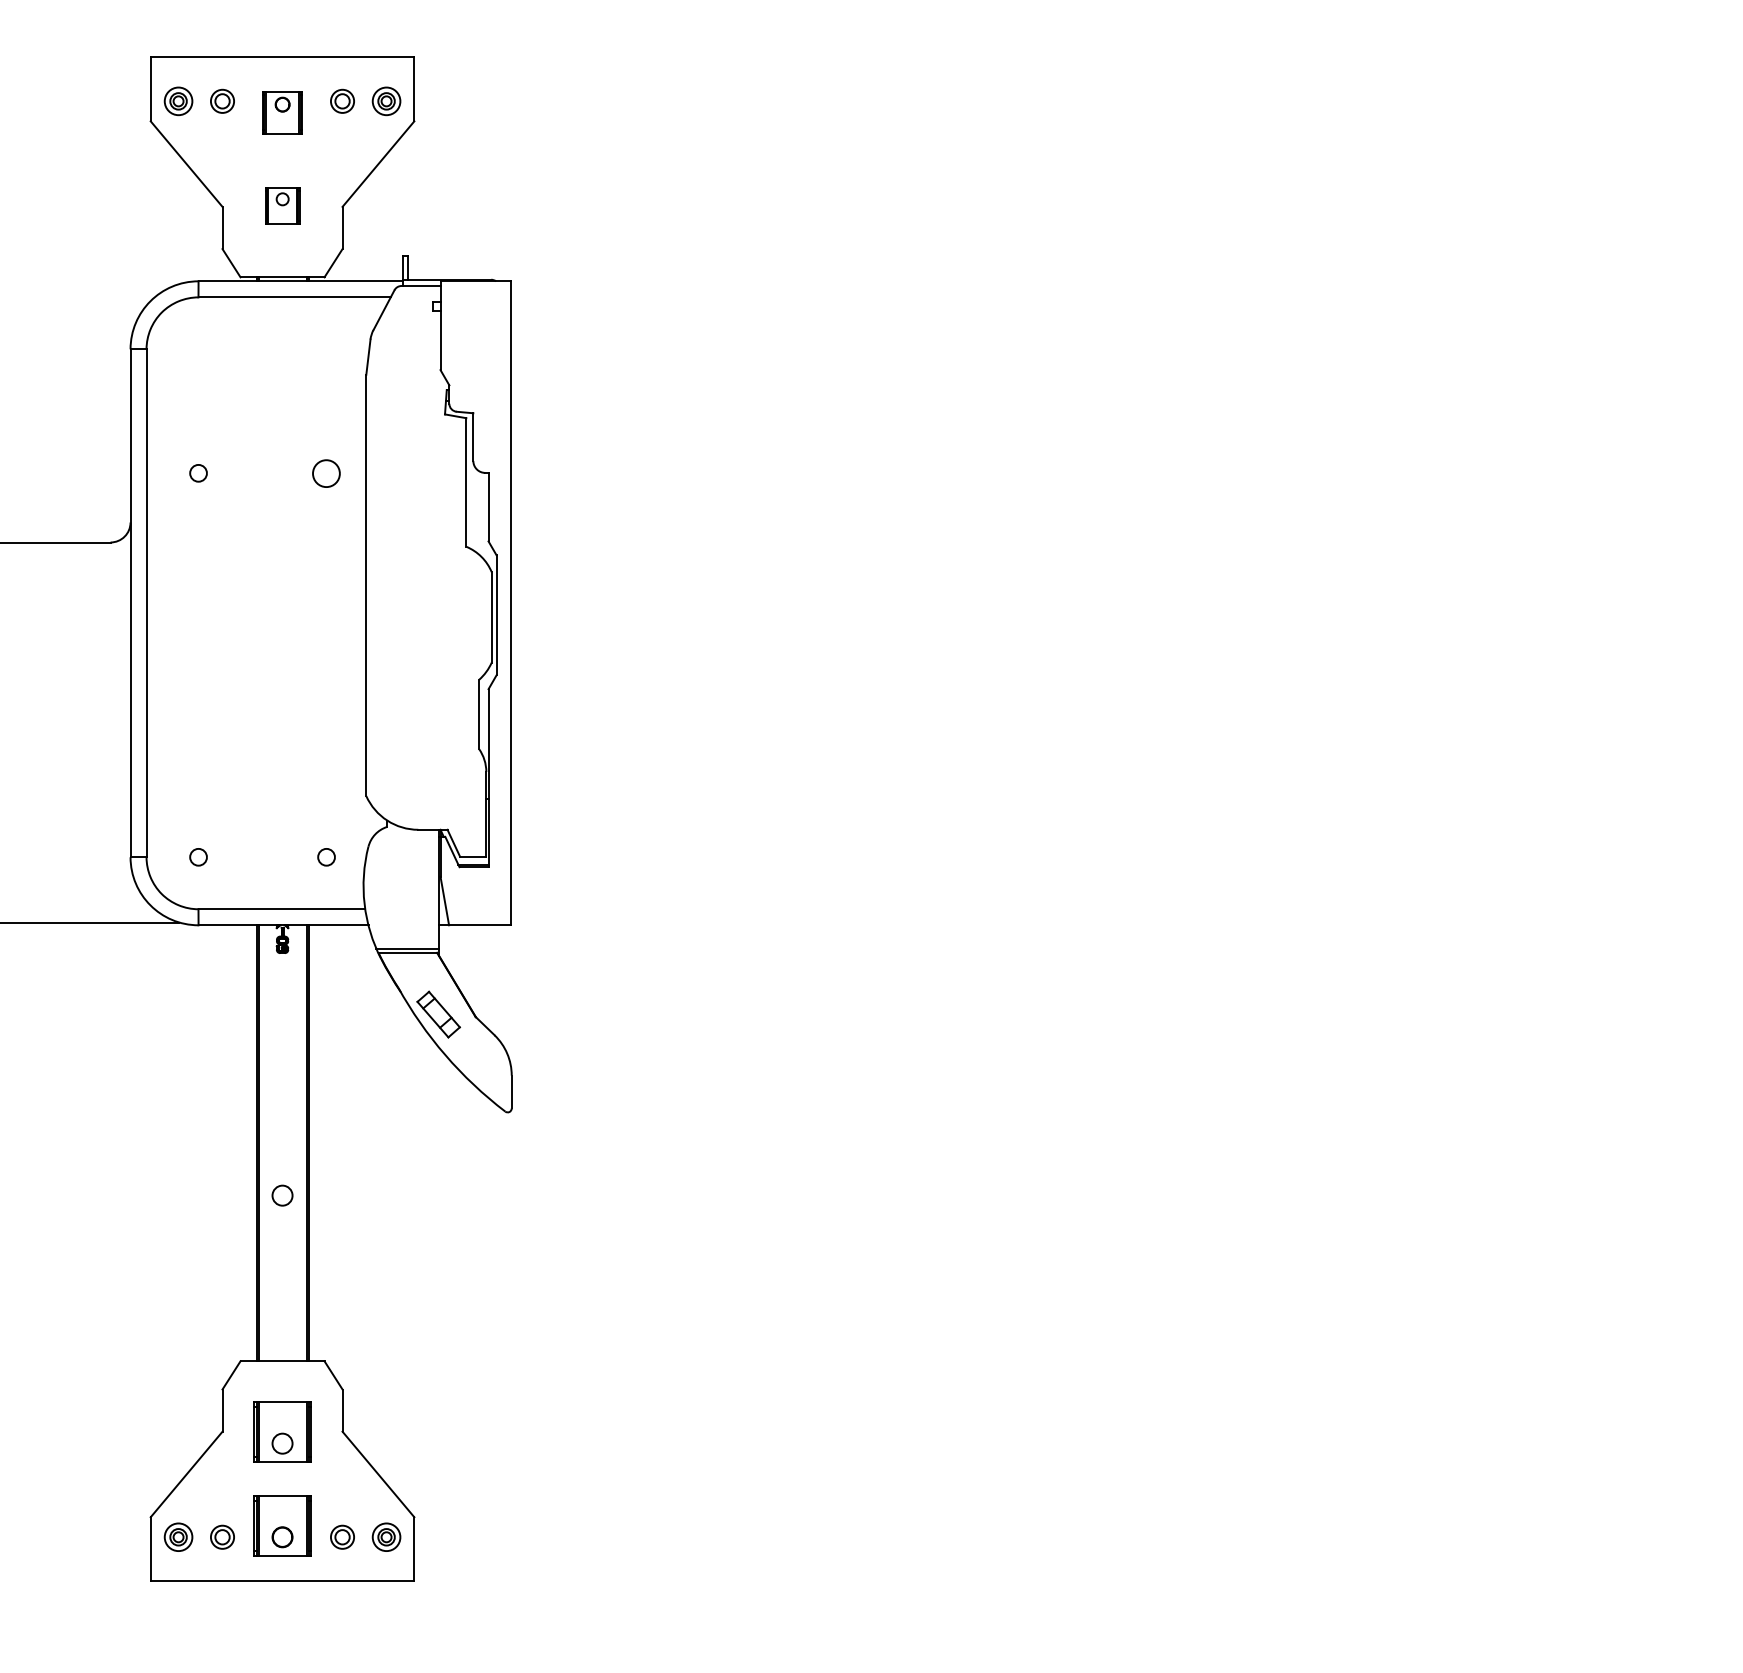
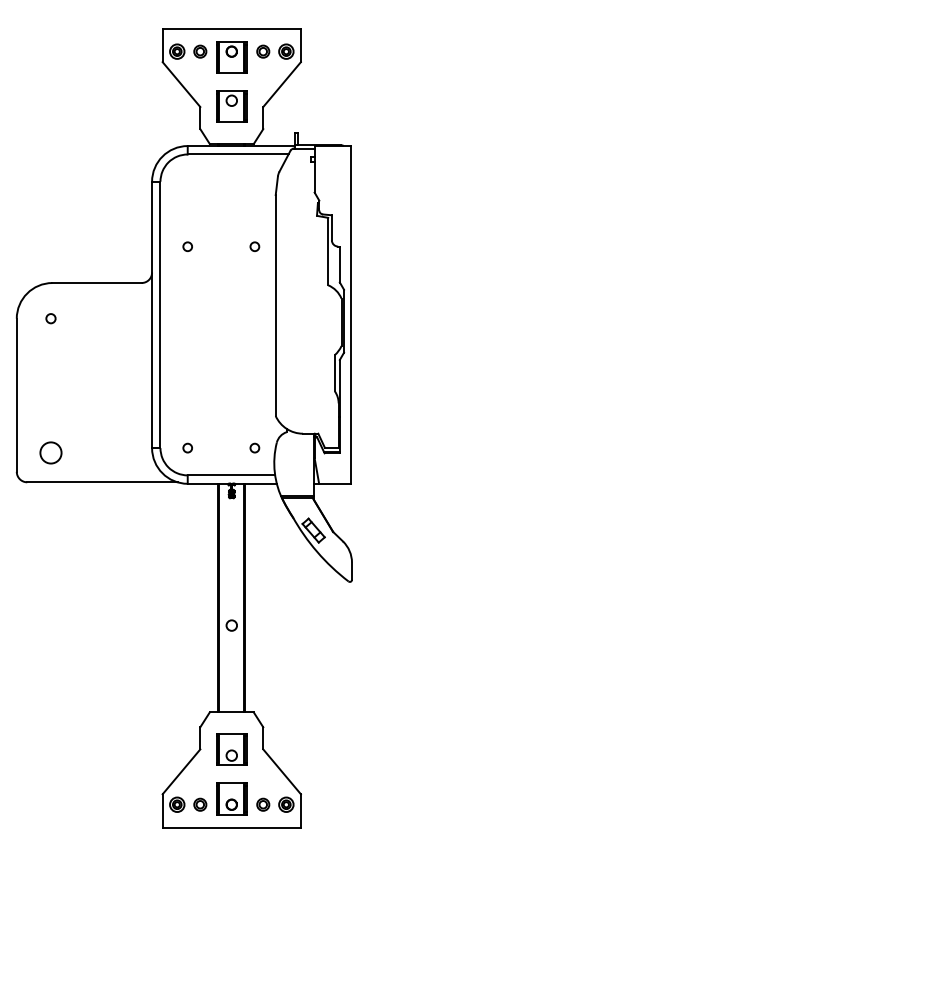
part: (281, 112) -> (231, 57), size x1.43
part: (281, 205) -> (231, 106), size x1.67
circle: (325, 472) -> (254, 246), size x0.62

